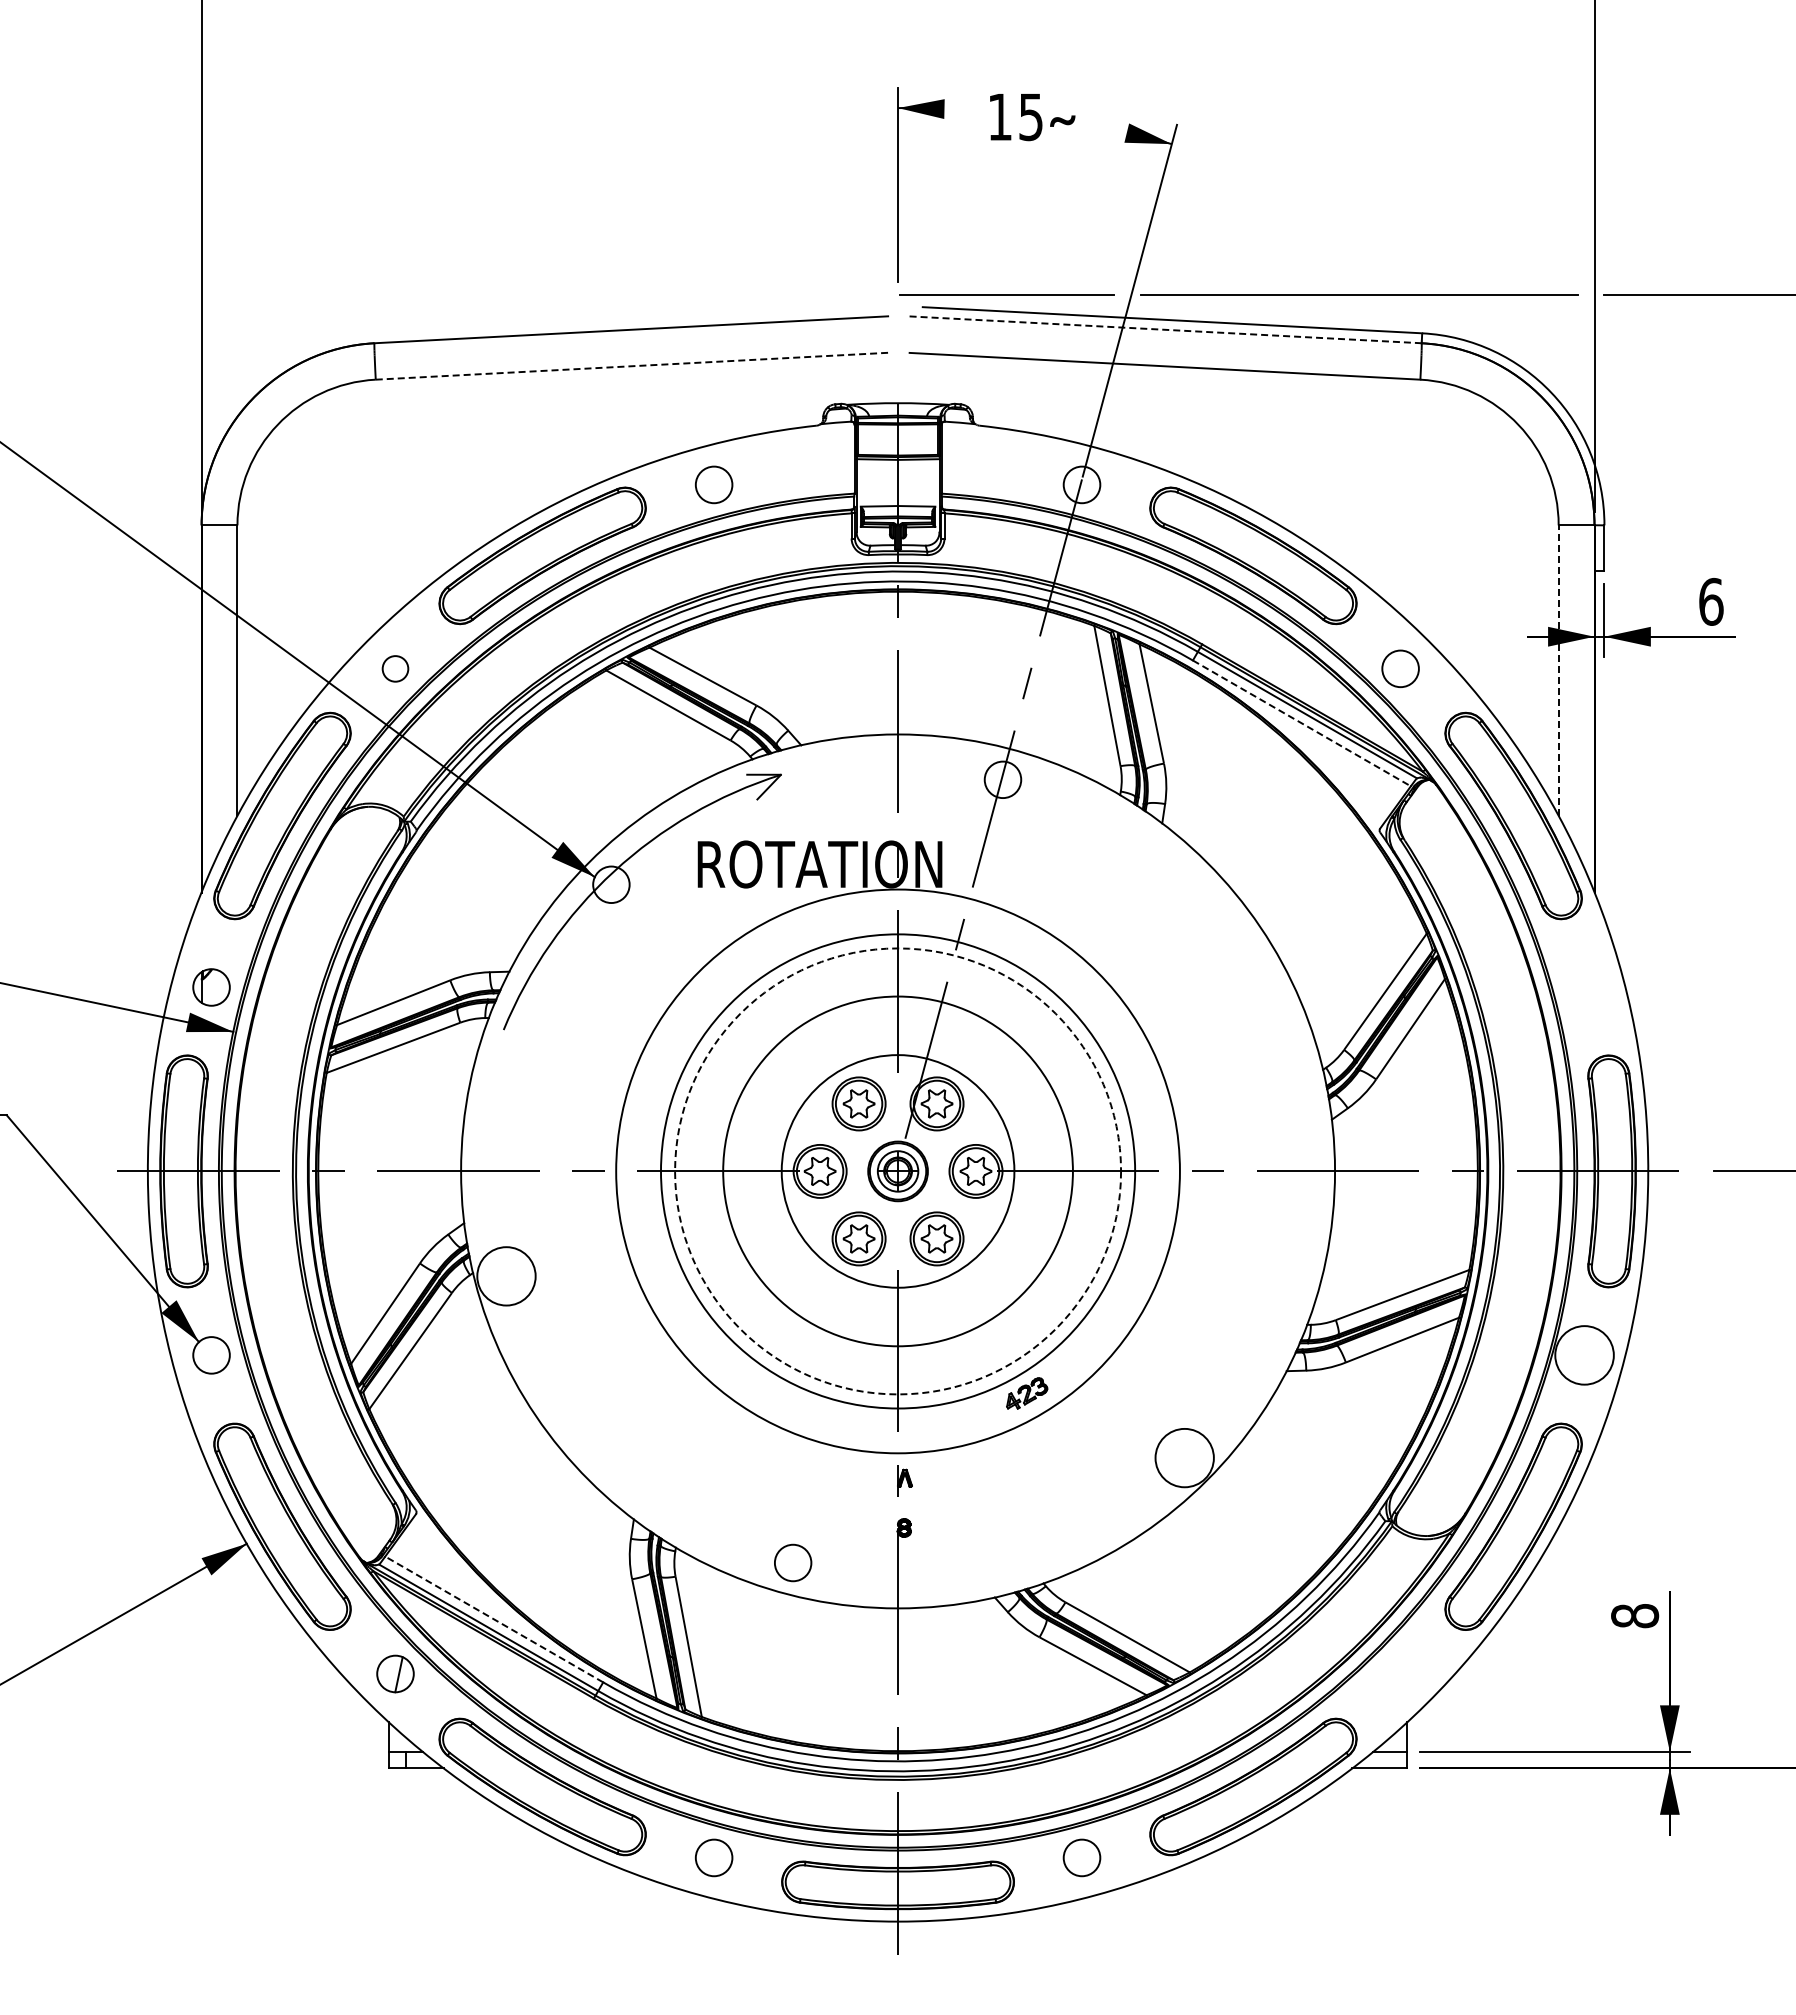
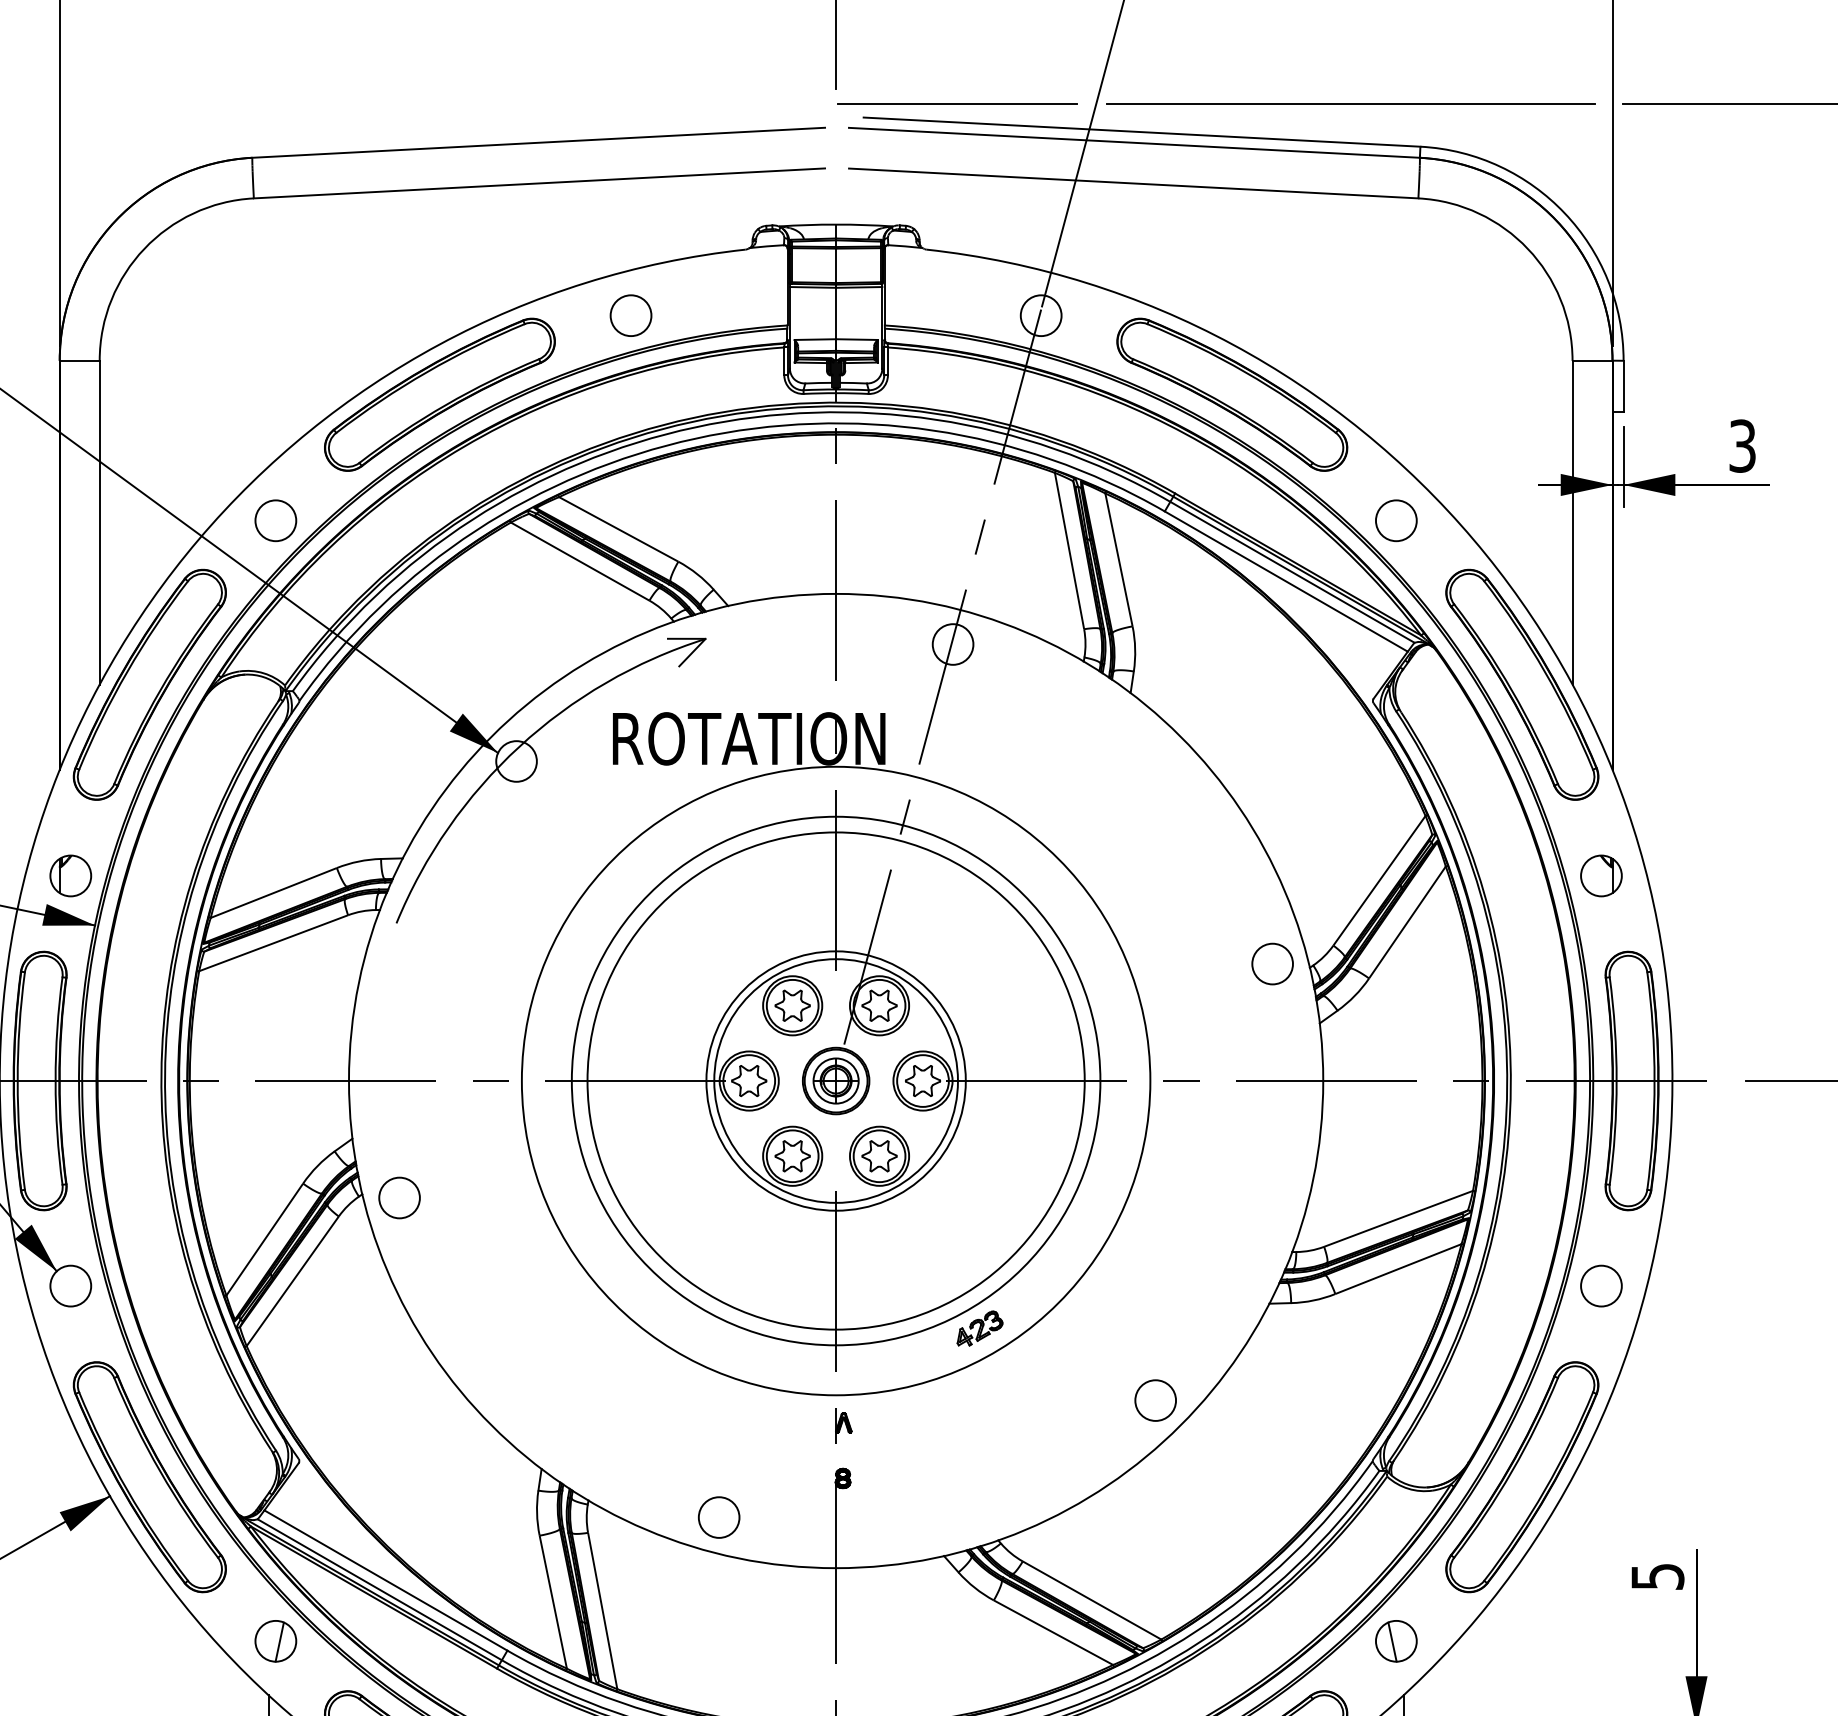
line: (1166, 329) -> (1135, 142), dashed -> solid
line: (631, 366) -> (538, 183), dashed -> solid
text: (1711, 601) -> (1742, 445), 6 -> 3
circle: (395, 668) -> (275, 520), size x1.43
line: (1558, 670) -> (1572, 522), dashed -> solid
line: (1301, 723) -> (1285, 581), dashed -> solid
part: (1584, 987) -> (1601, 875), added
circle: (1289, 1066) -> (1272, 964), added
circle: (897, 1171) -> (835, 1081), size x0.62
circle: (898, 1171) -> (836, 1081), dashed -> solid
circle: (506, 1276) -> (399, 1198), size x0.62
circle: (1584, 1355) -> (1601, 1286), size x0.62
circle: (1184, 1457) -> (1155, 1399), size x0.62
text: (1635, 1616) -> (1658, 1577), 8 -> 5
line: (494, 1619) -> (386, 1580), dashed -> solid
part: (1400, 1673) -> (1396, 1640), added

